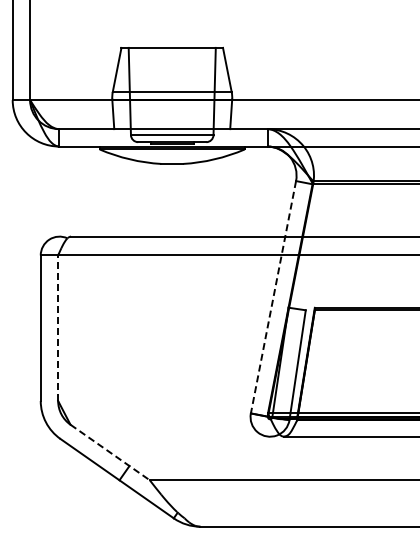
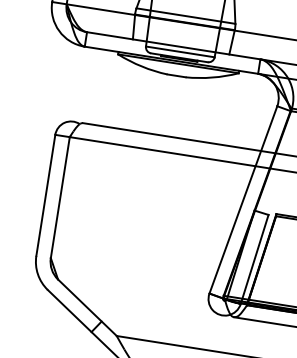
line: (273, 297) -> (243, 200), dashed -> solid
line: (58, 328) -> (60, 197), dashed -> solid
line: (110, 452) -> (87, 307), dashed -> solid

